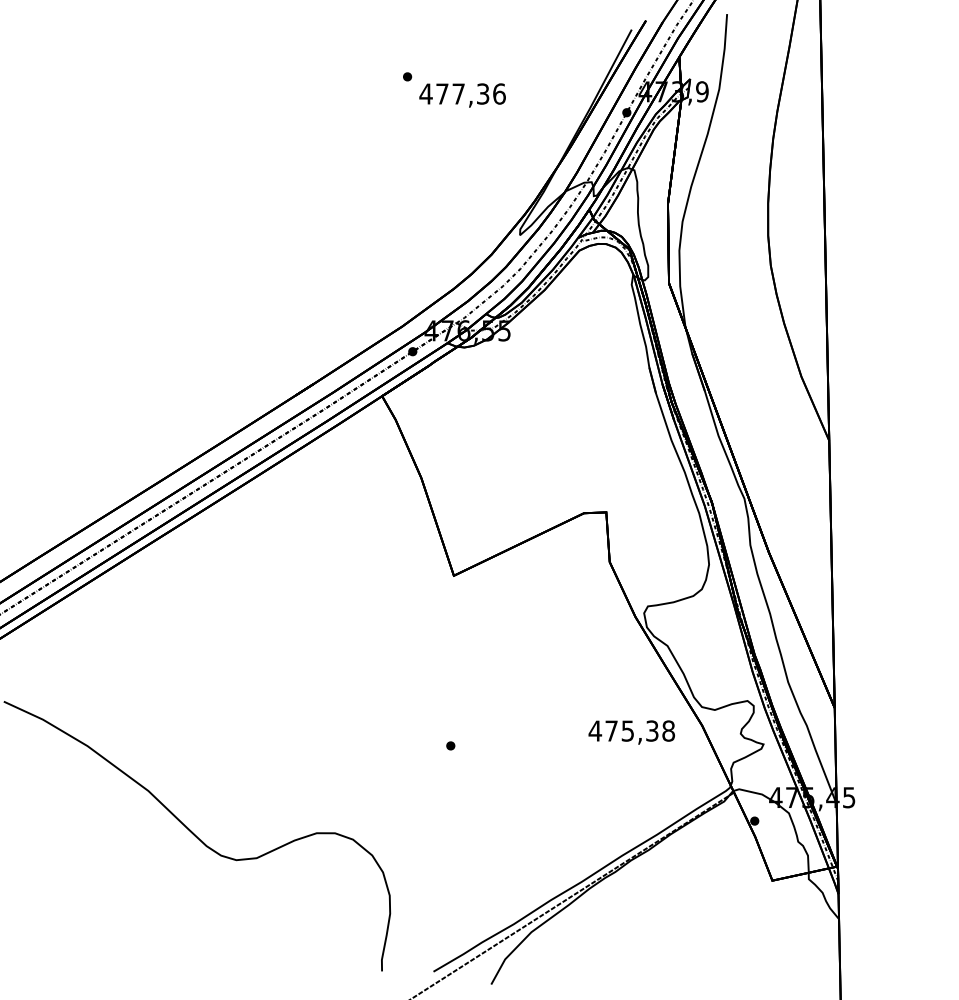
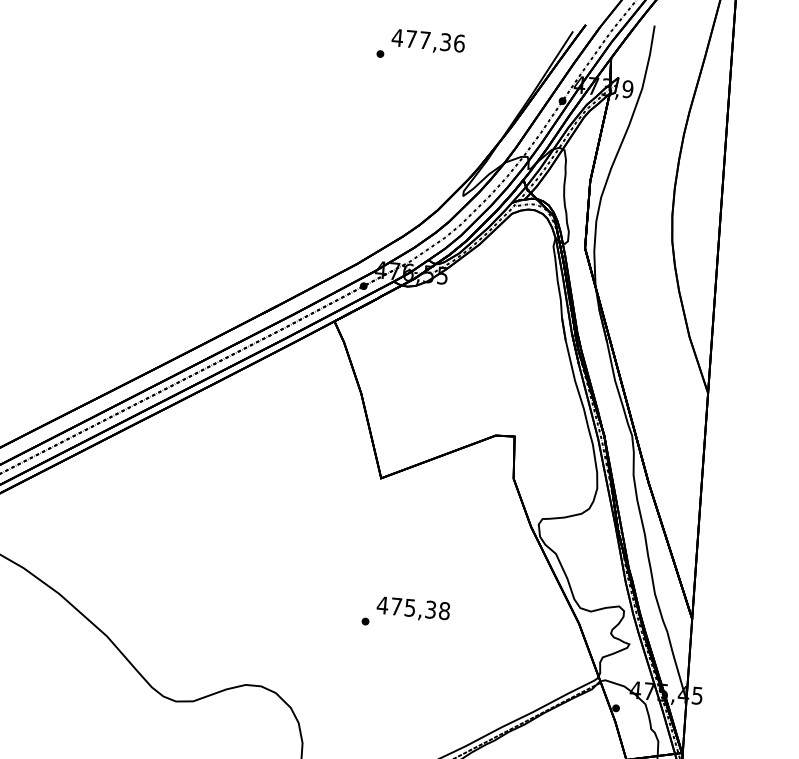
text: (462, 95) -> (428, 41), moved
text: (631, 732) -> (413, 609), moved

